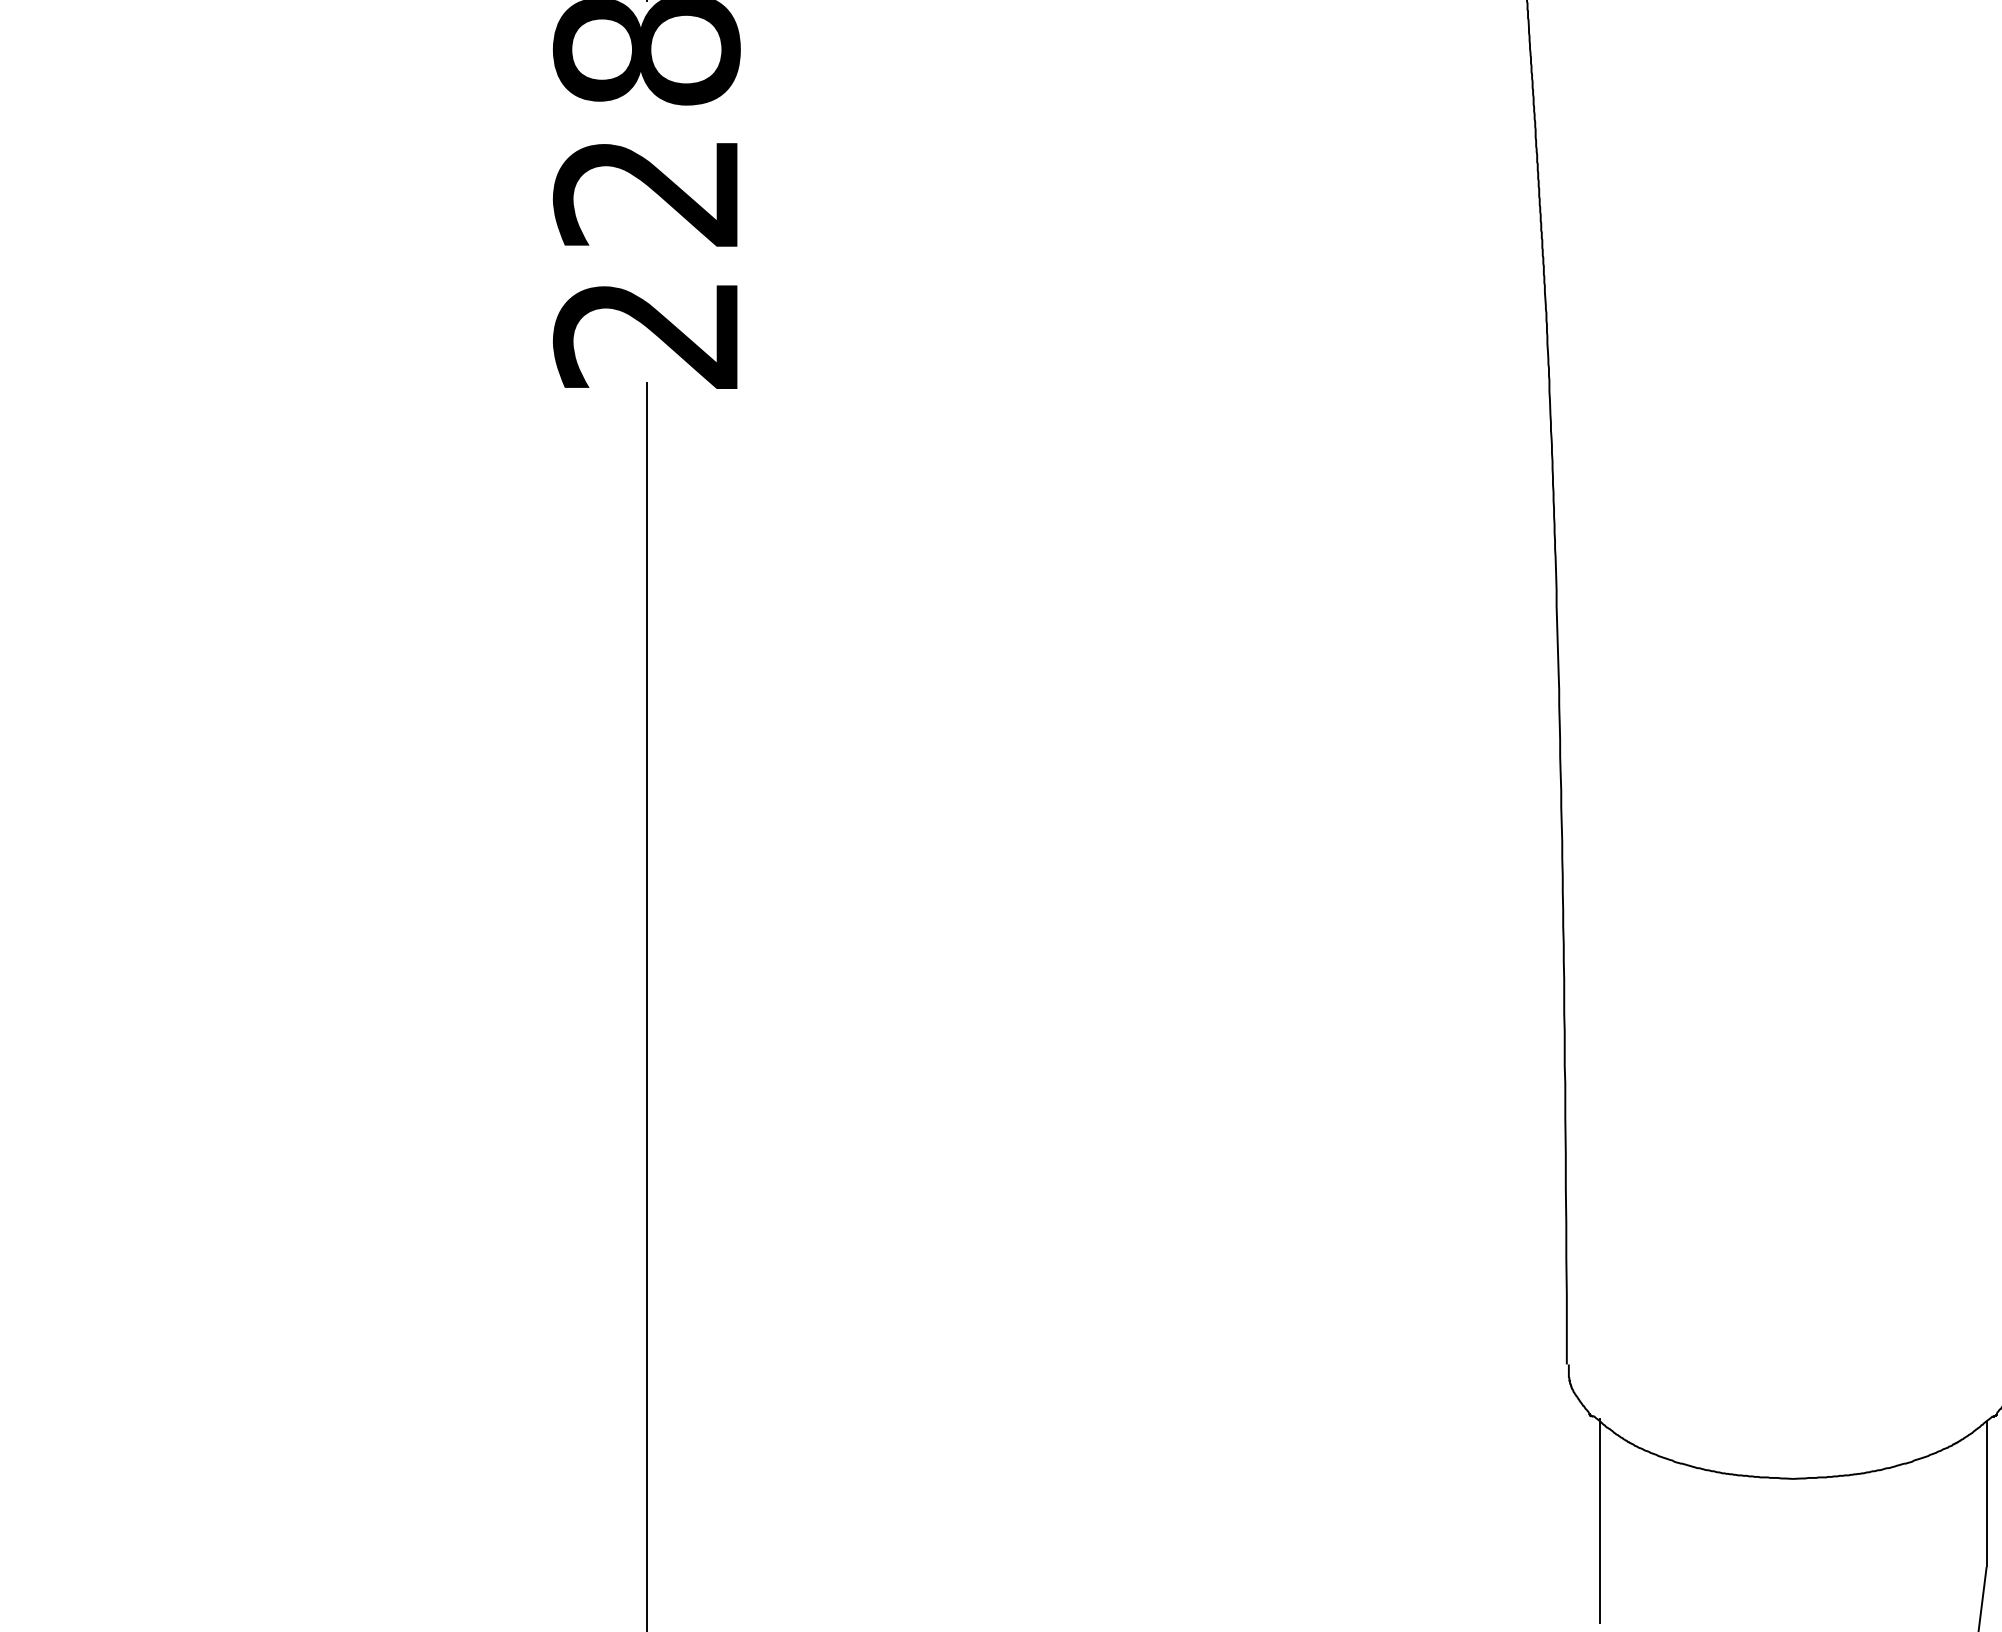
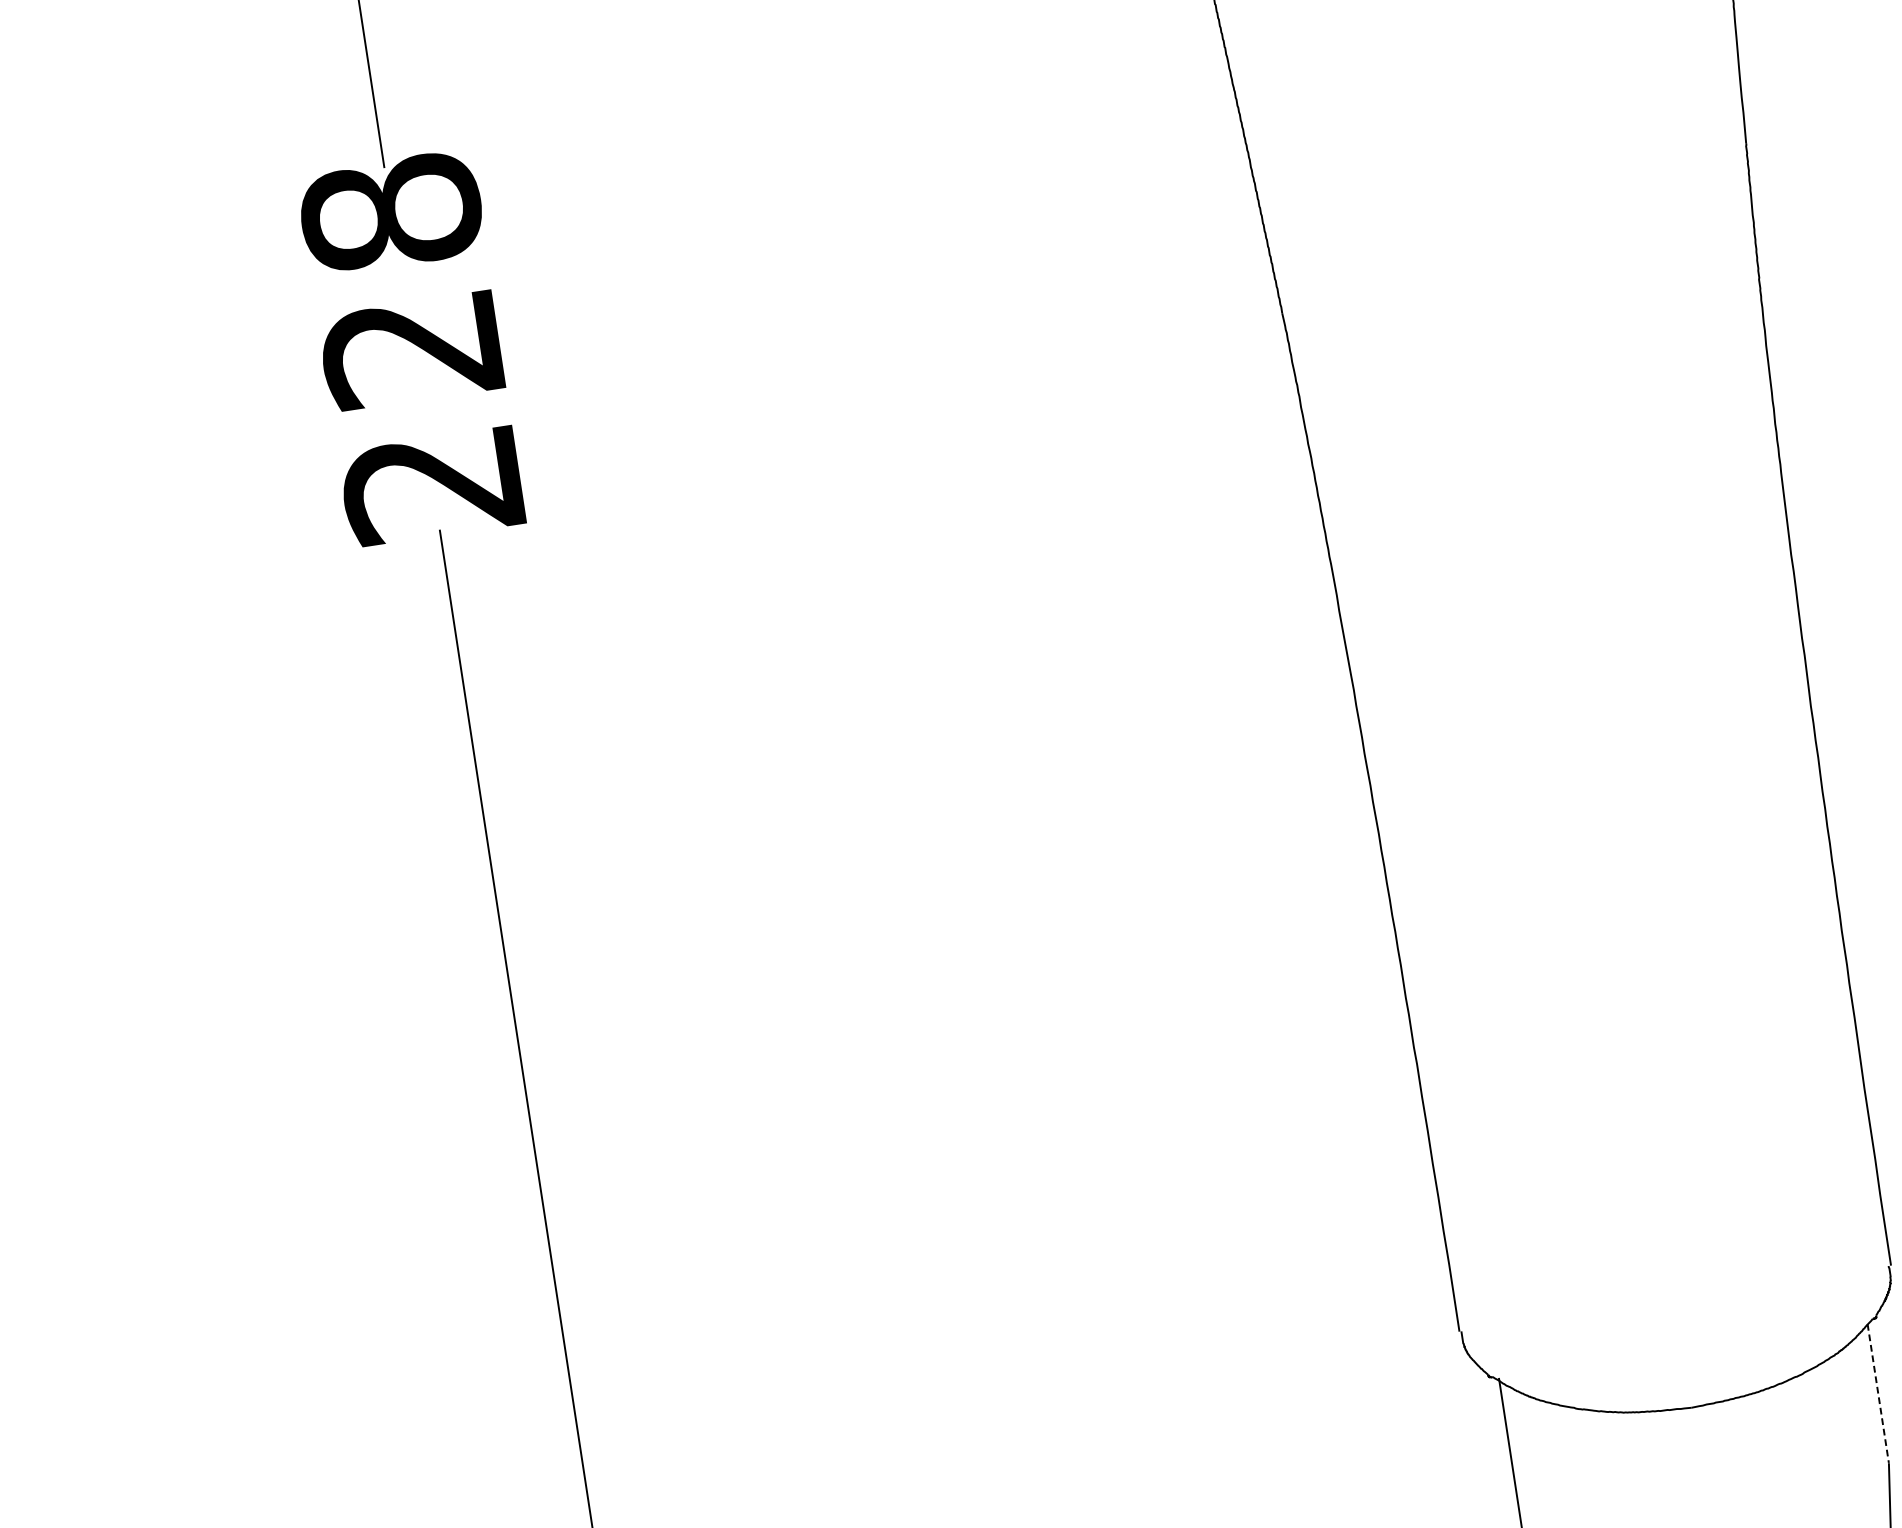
line: (1986, 1493) -> (1878, 1393), solid -> dashed

